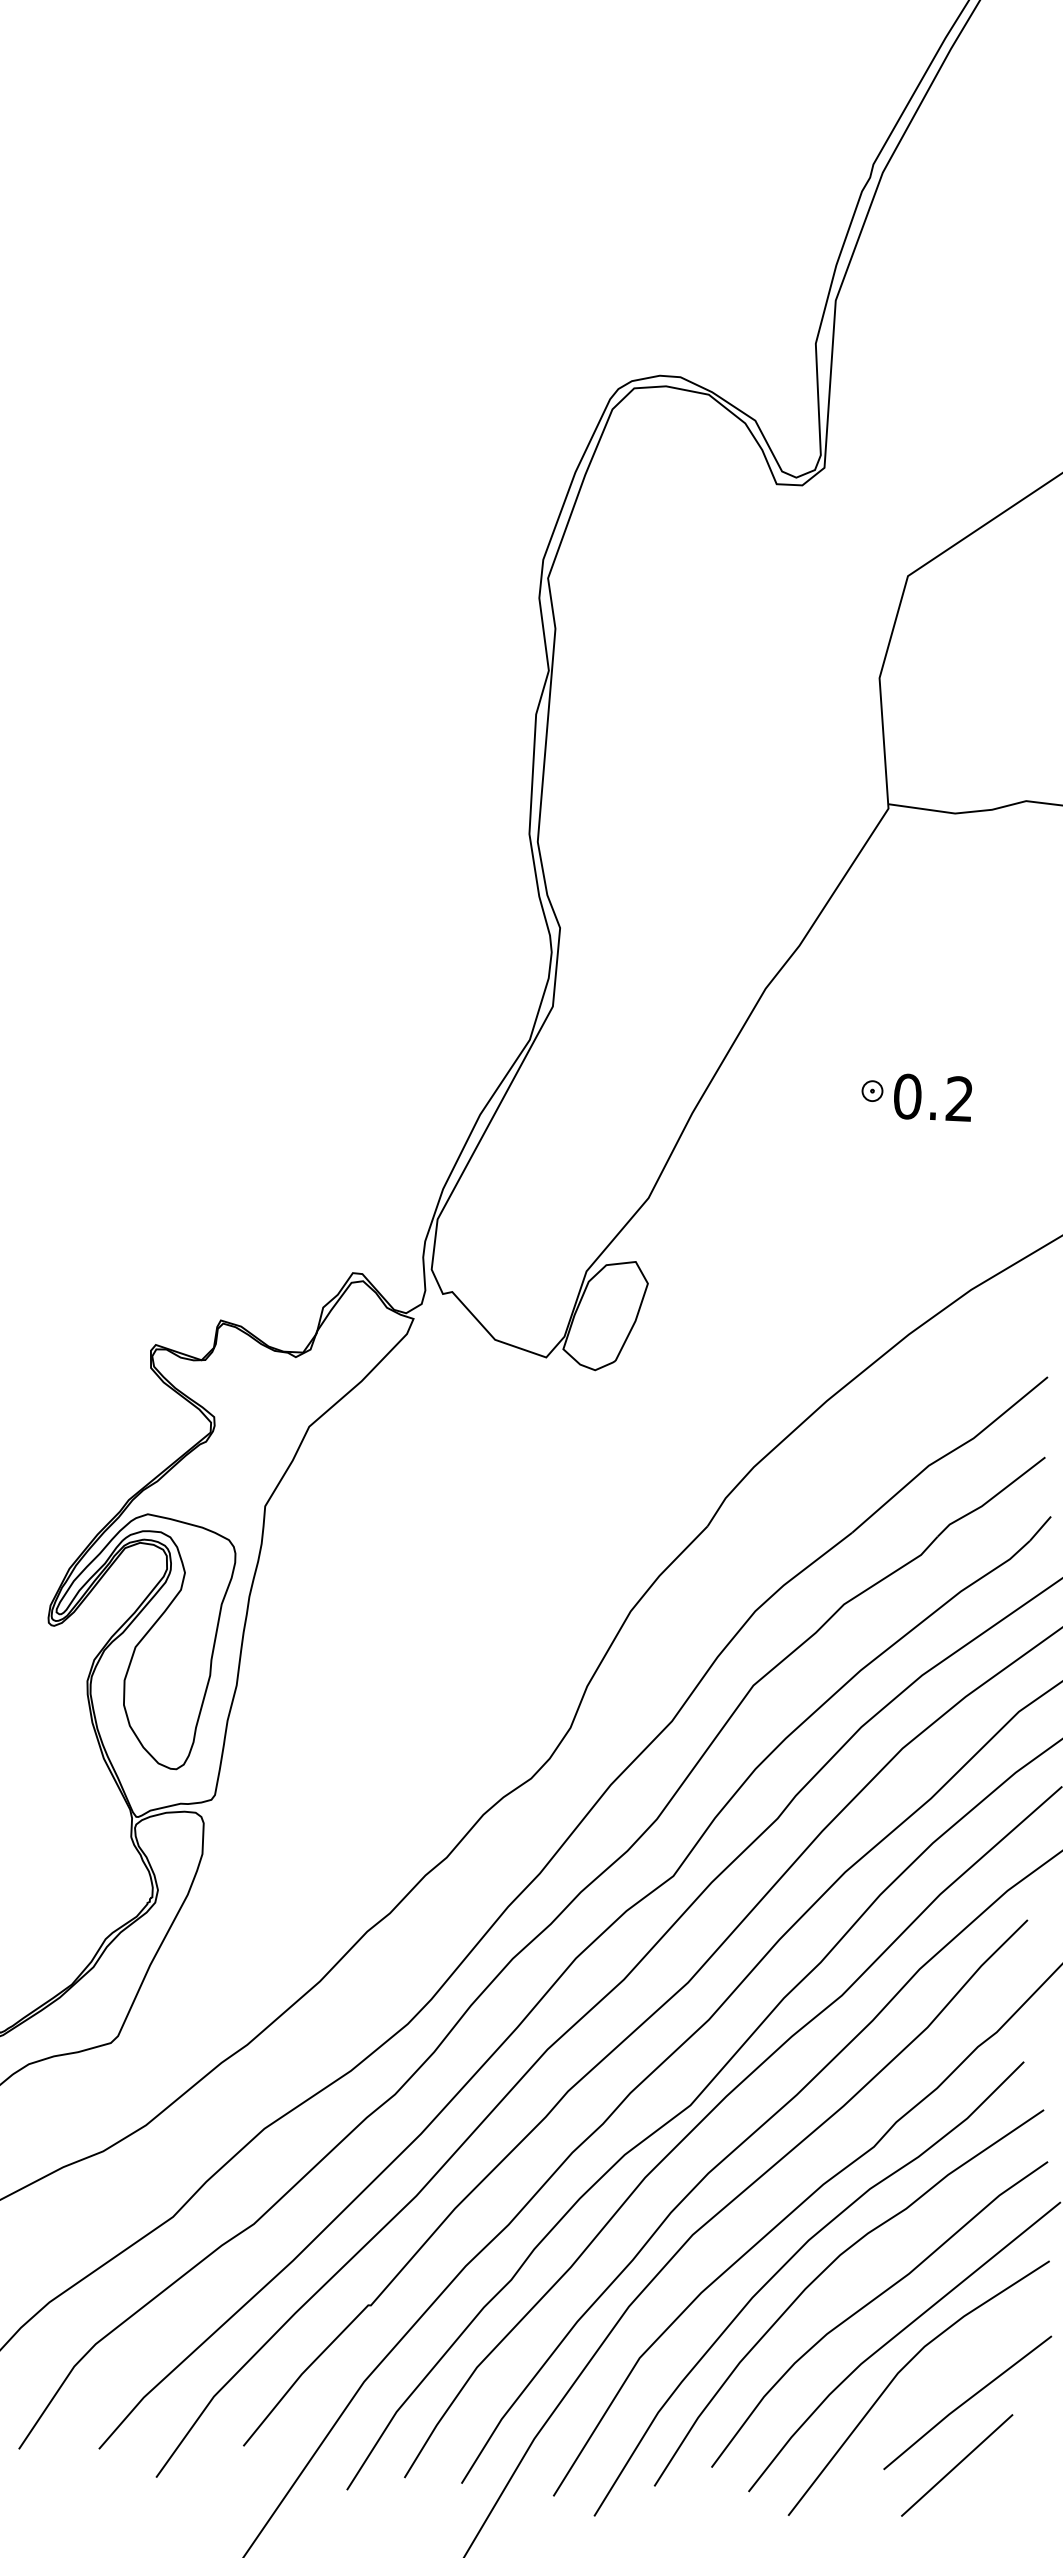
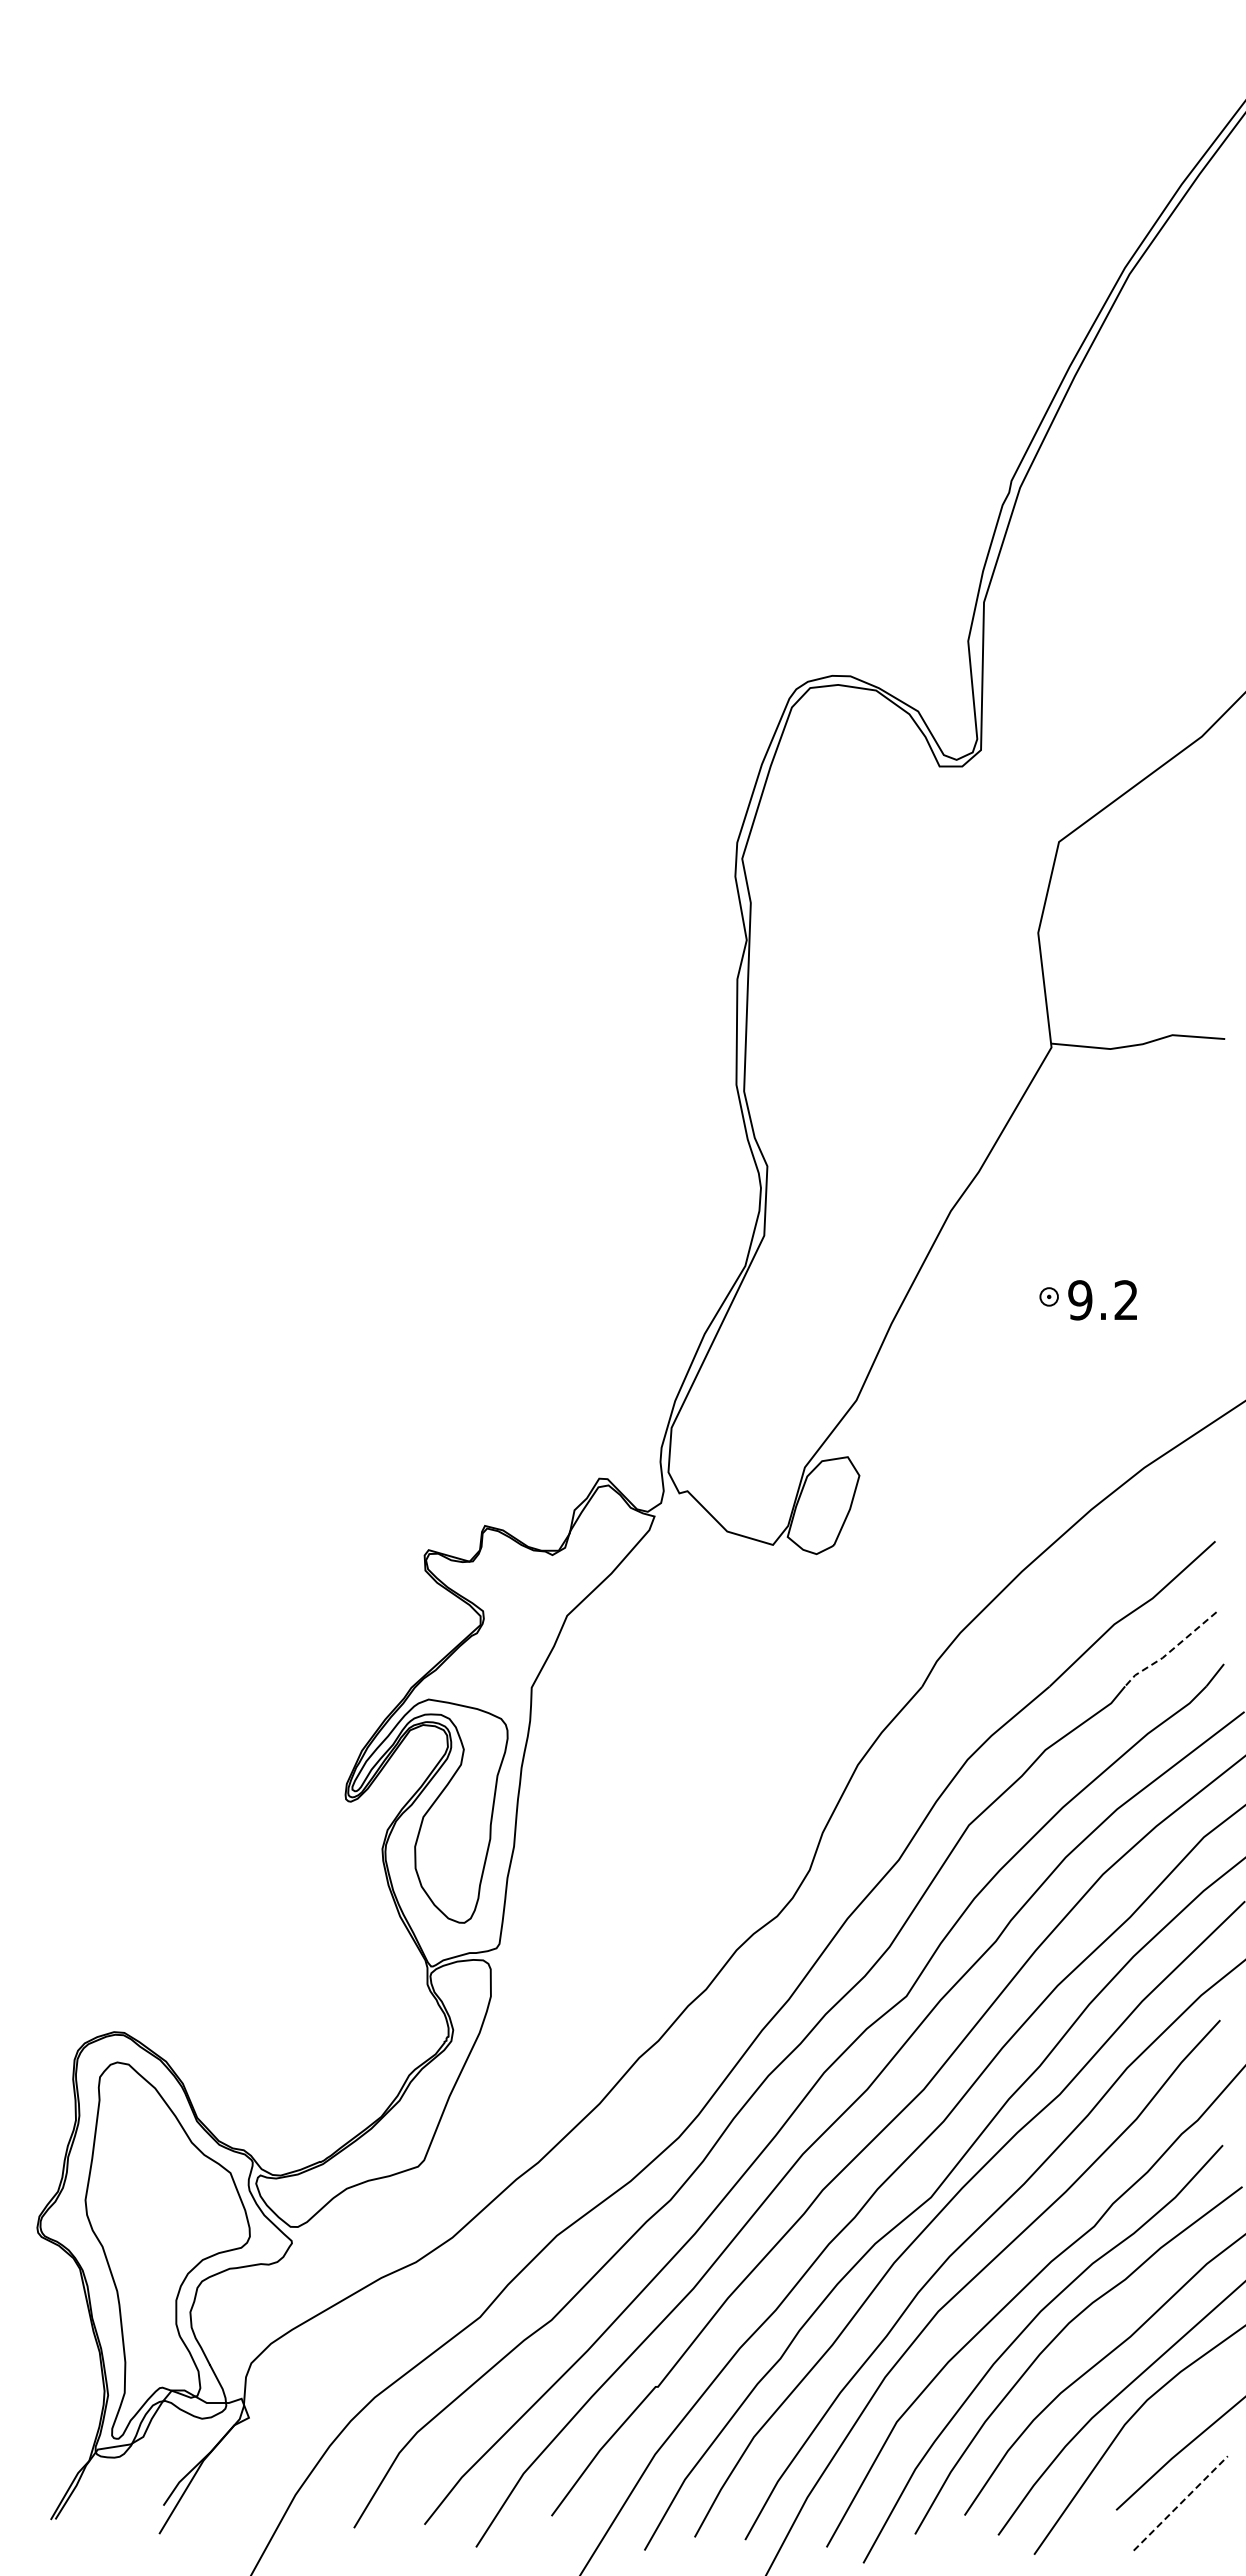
text: (907, 1096) -> (1080, 1300), 0.2 -> 9.2
line: (991, 1499) -> (1170, 1651), solid -> dashed
line: (956, 2465) -> (1180, 2503), solid -> dashed

